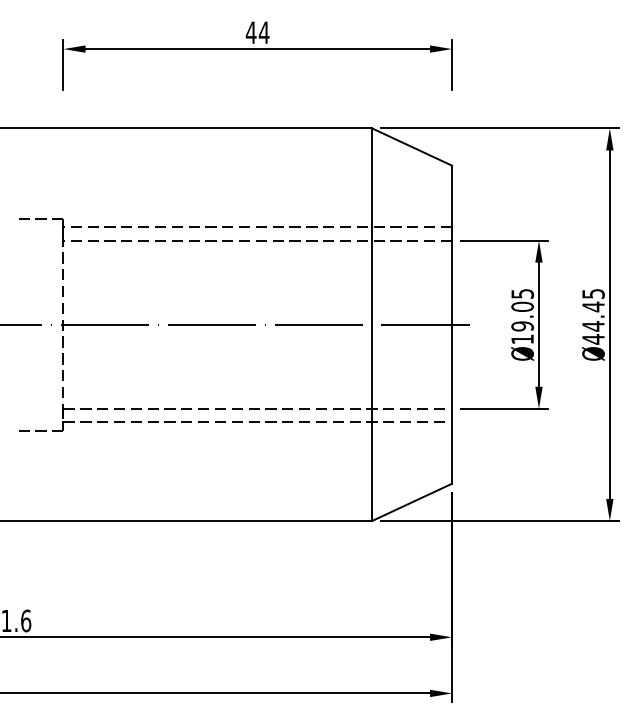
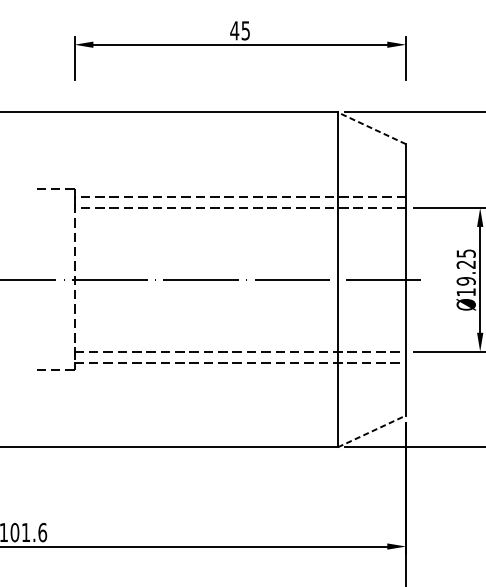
text: (263, 32) -> (245, 30), 44 -> 45
line: (411, 146) -> (371, 127), solid -> dashed
text: (522, 306) -> (466, 264), Ø19.05 -> Ø19.25
line: (412, 502) -> (372, 431), solid -> dashed

